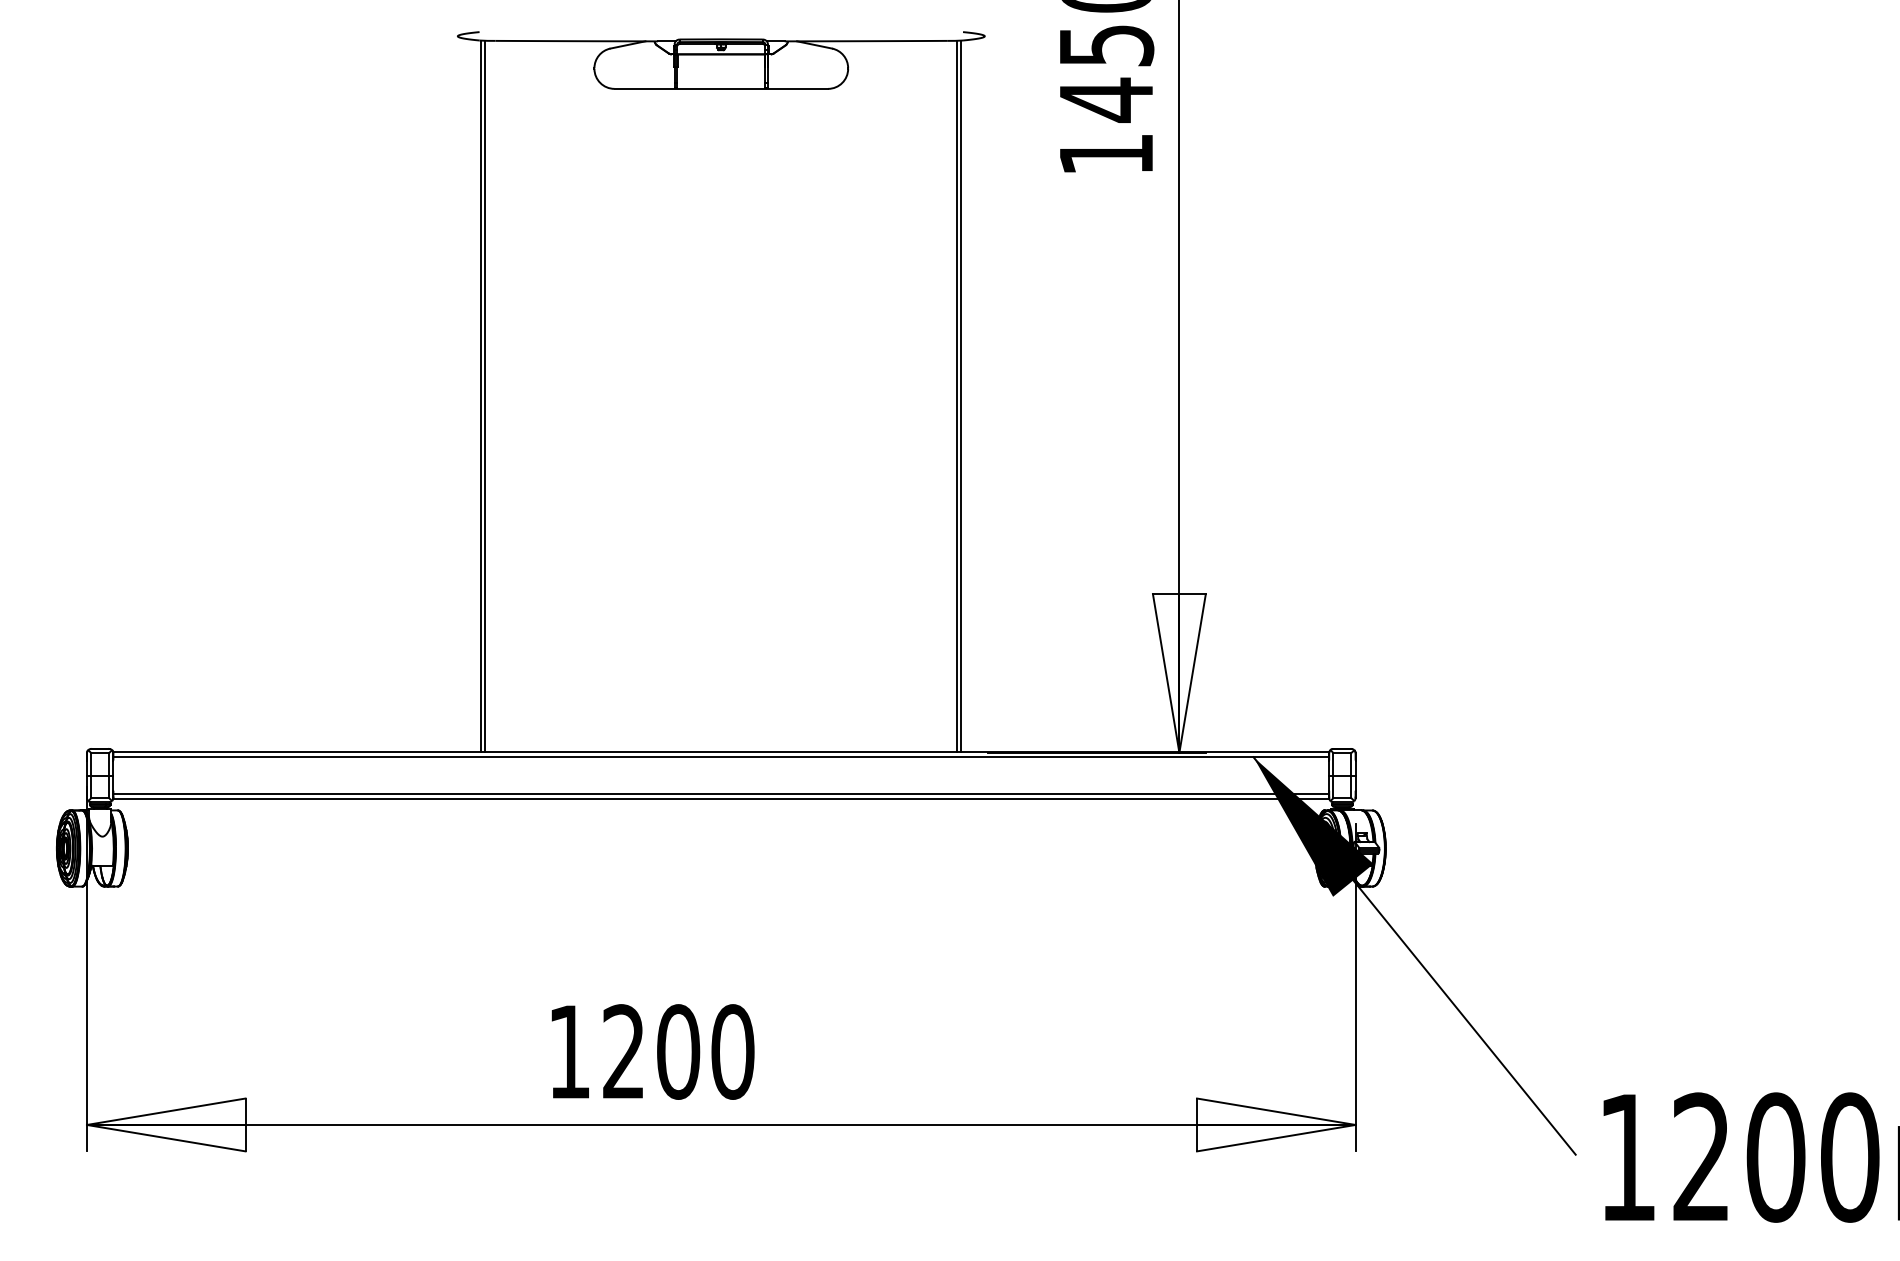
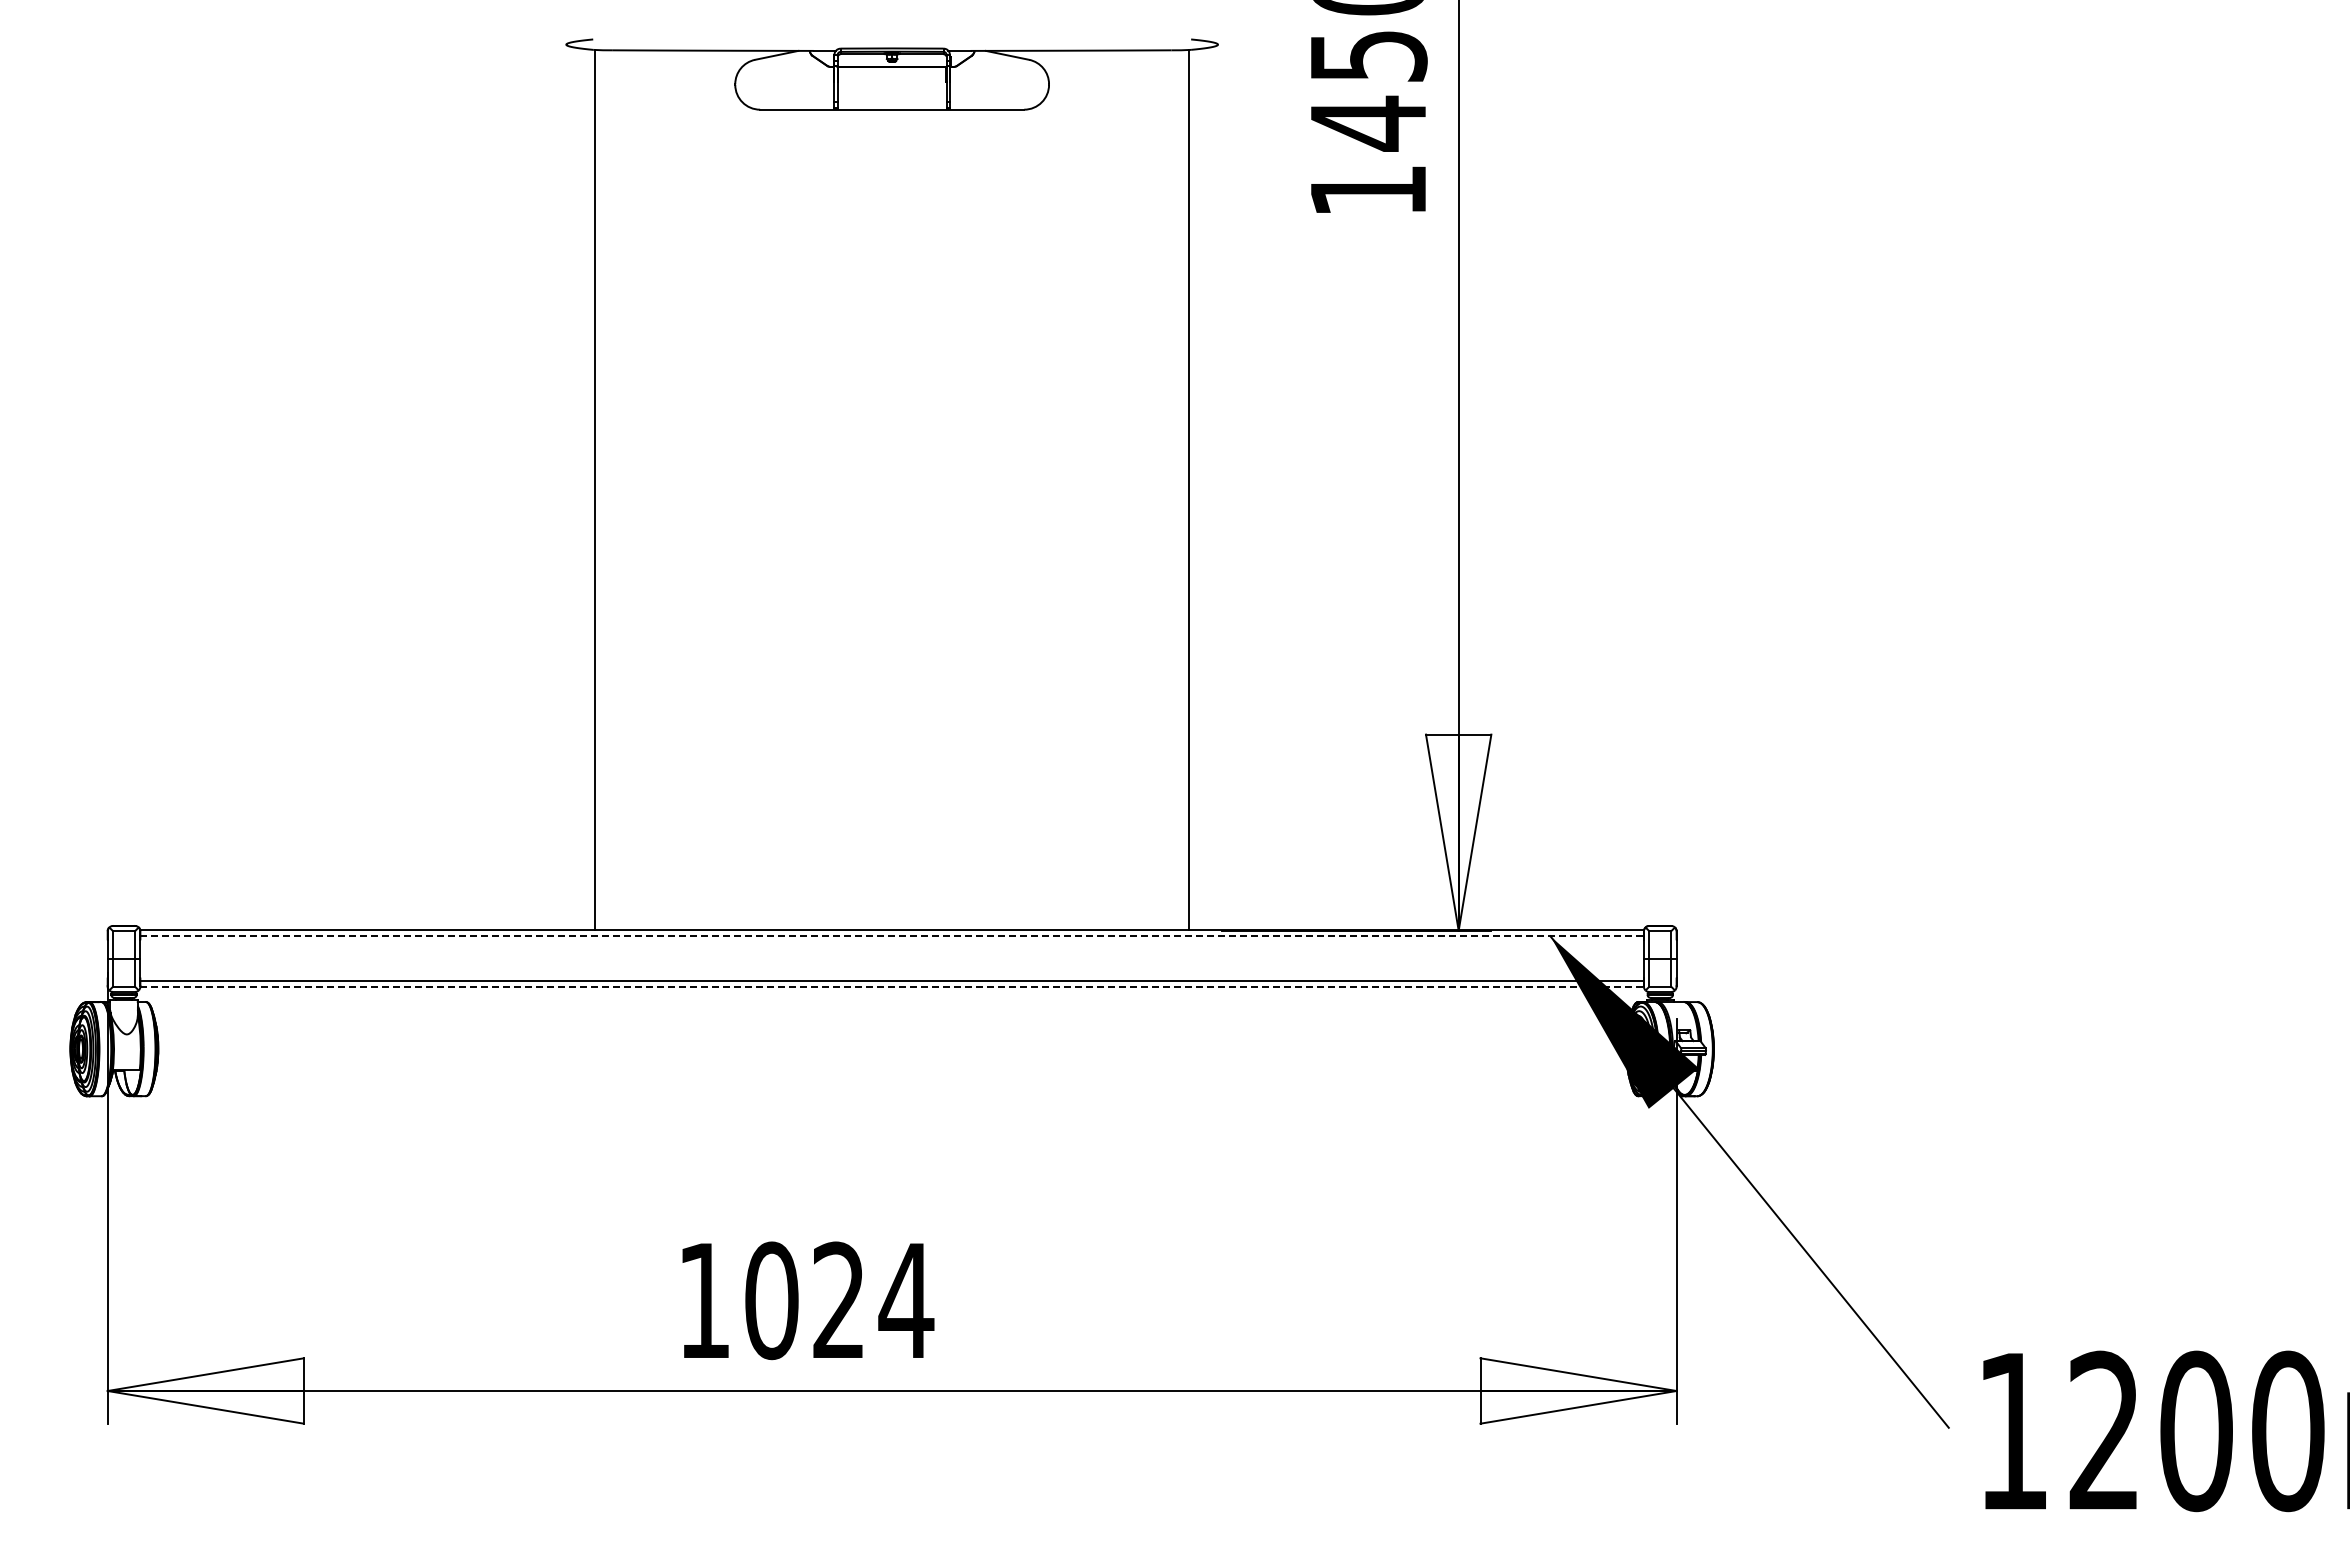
line: (485, 396) -> (600, 489), removed
line: (956, 396) -> (1183, 489), removed
line: (721, 757) -> (892, 936), solid -> dashed
line: (721, 798) -> (892, 987), solid -> dashed
text: (678, 1051) -> (839, 1300), 1200 -> 1024

